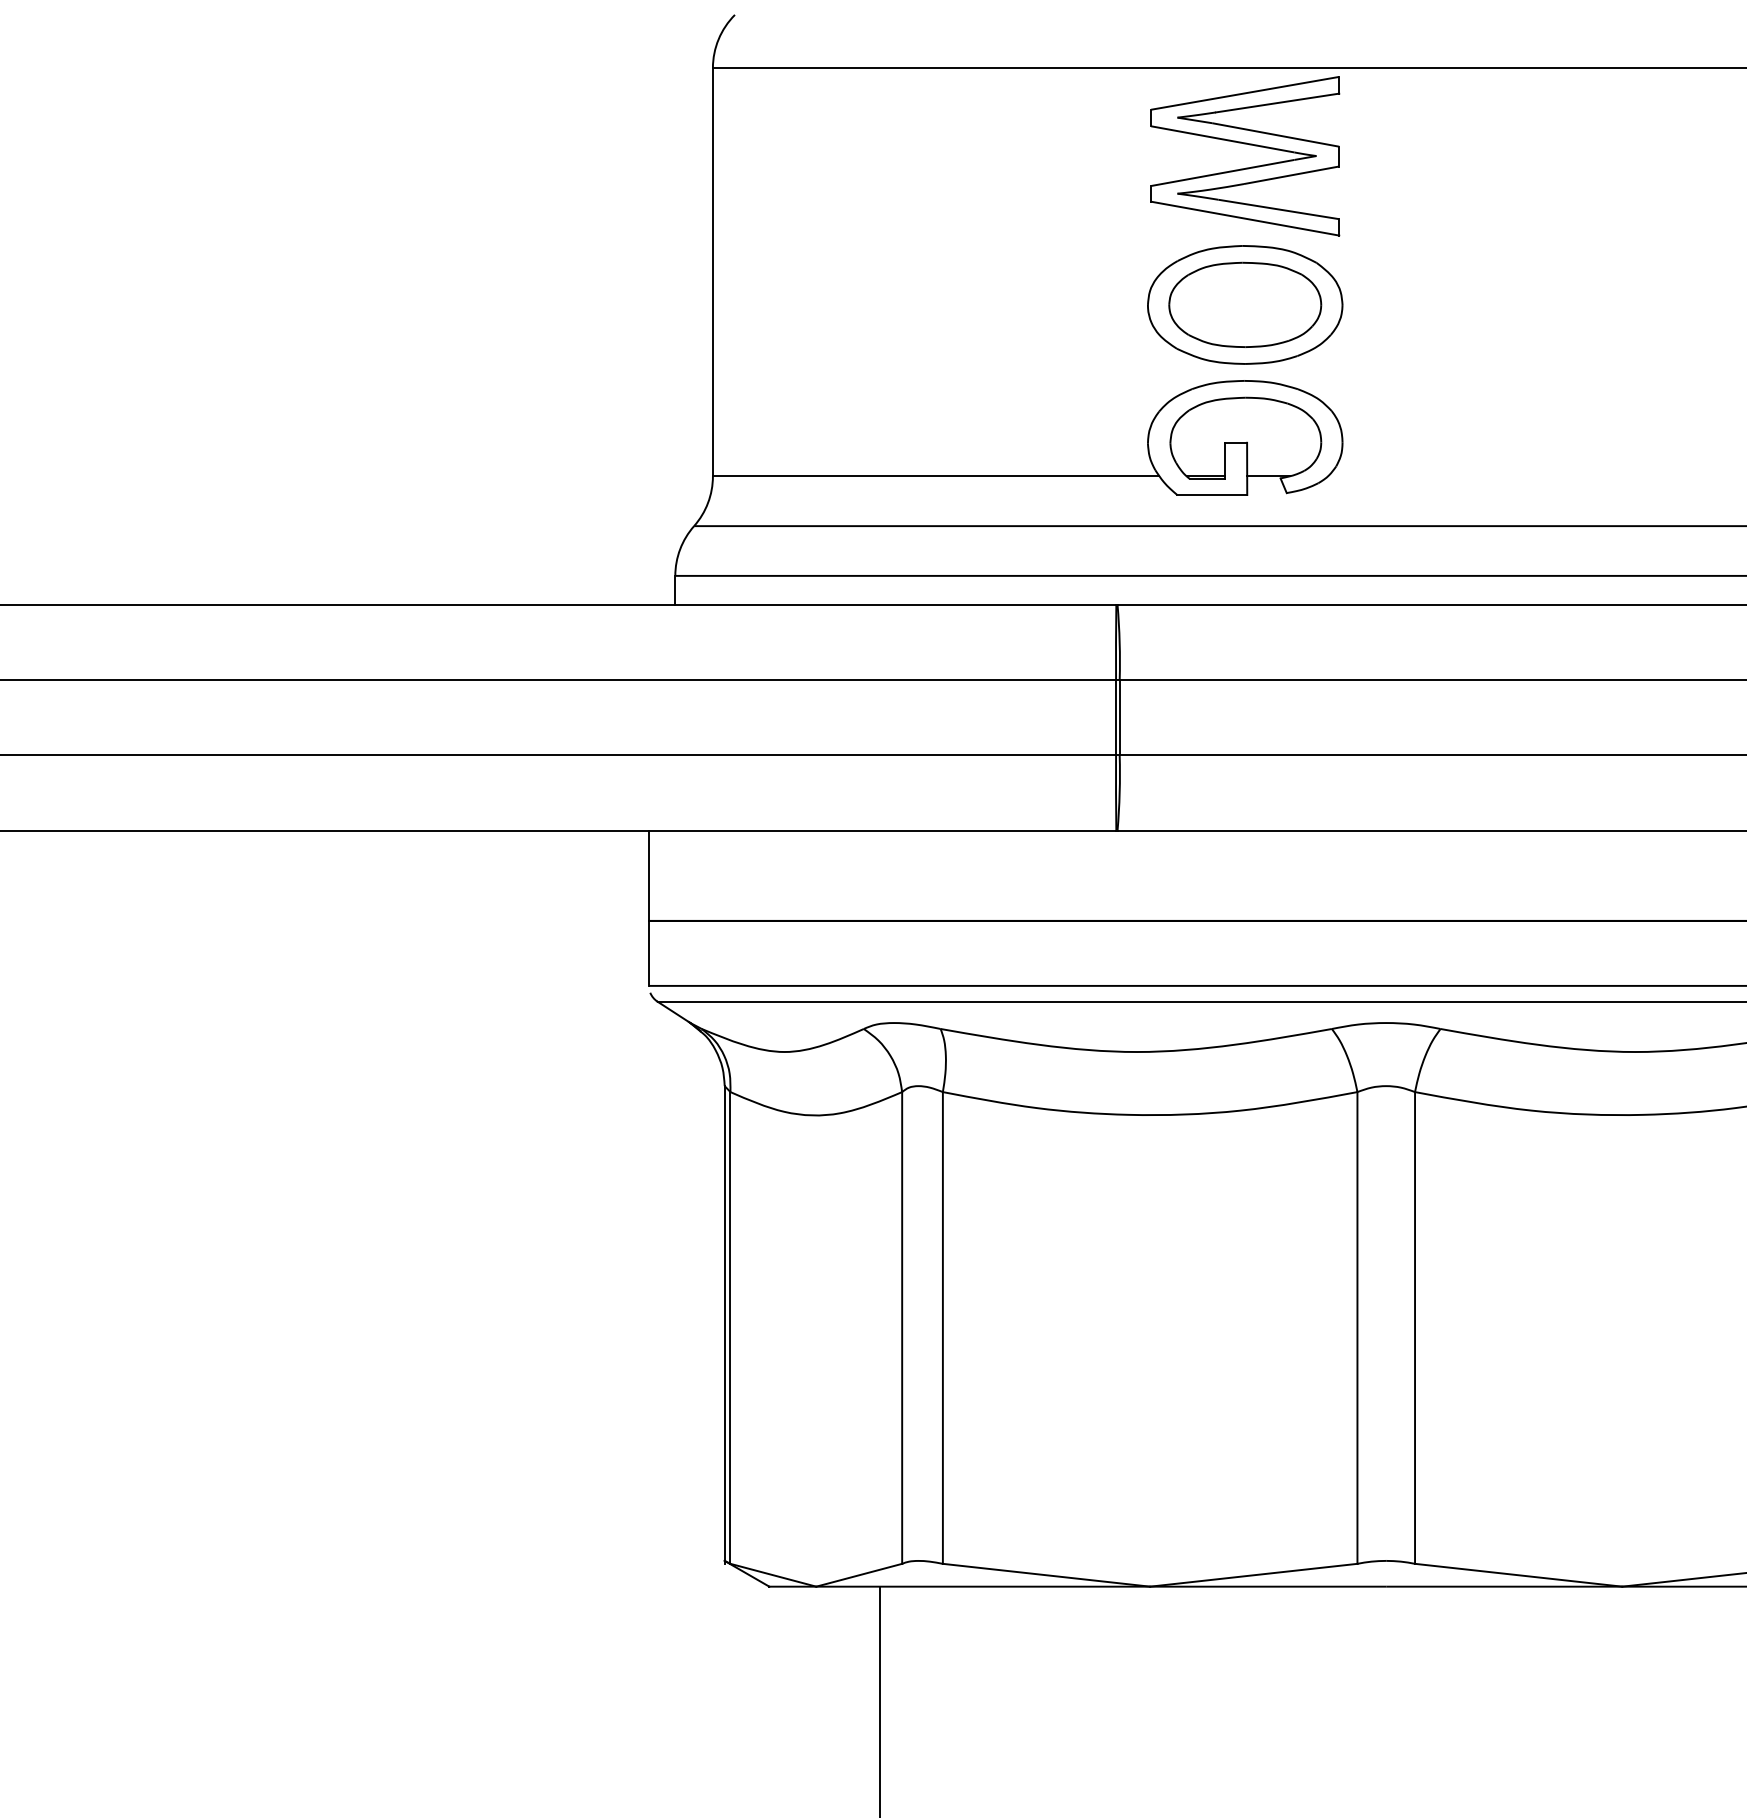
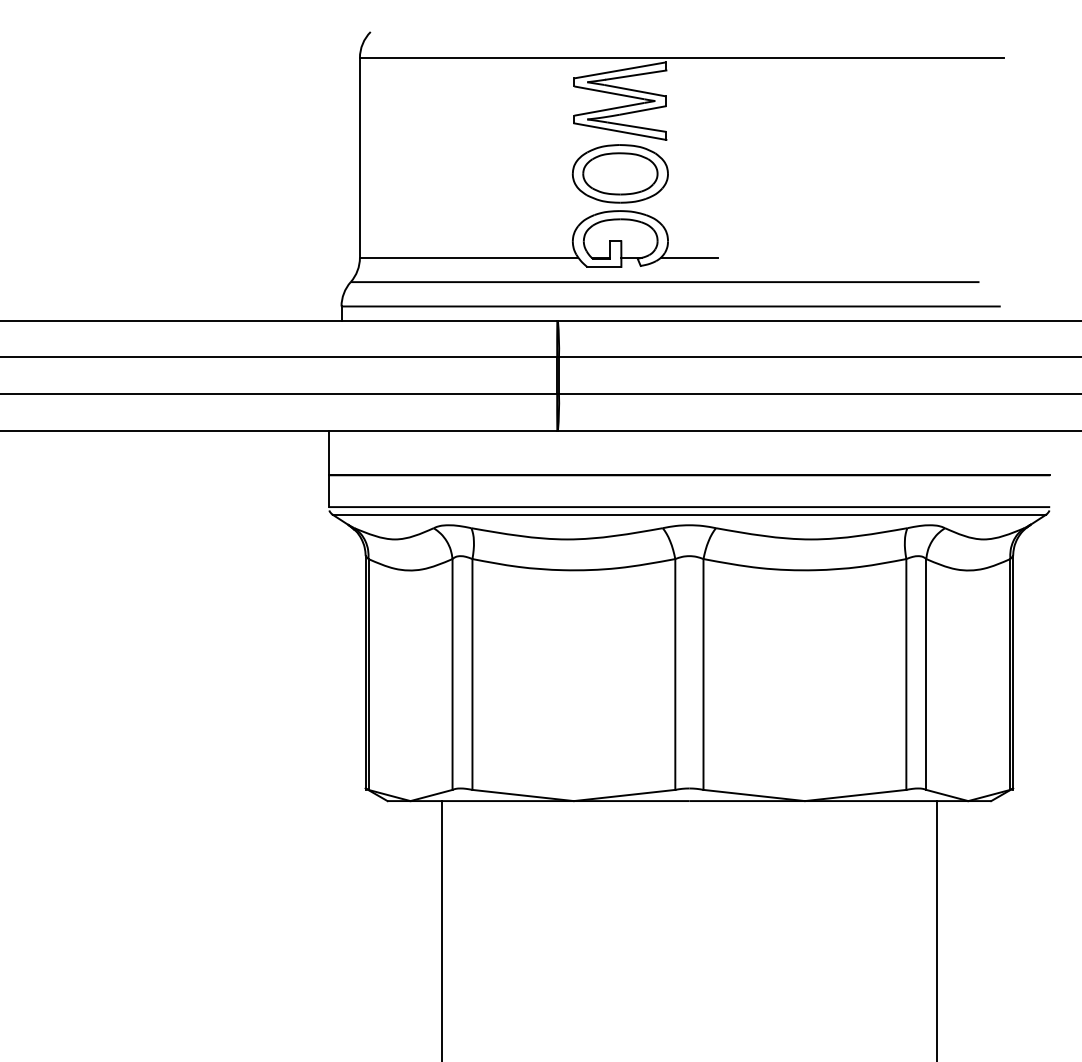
line: (1384, 475) -> (688, 257), added

